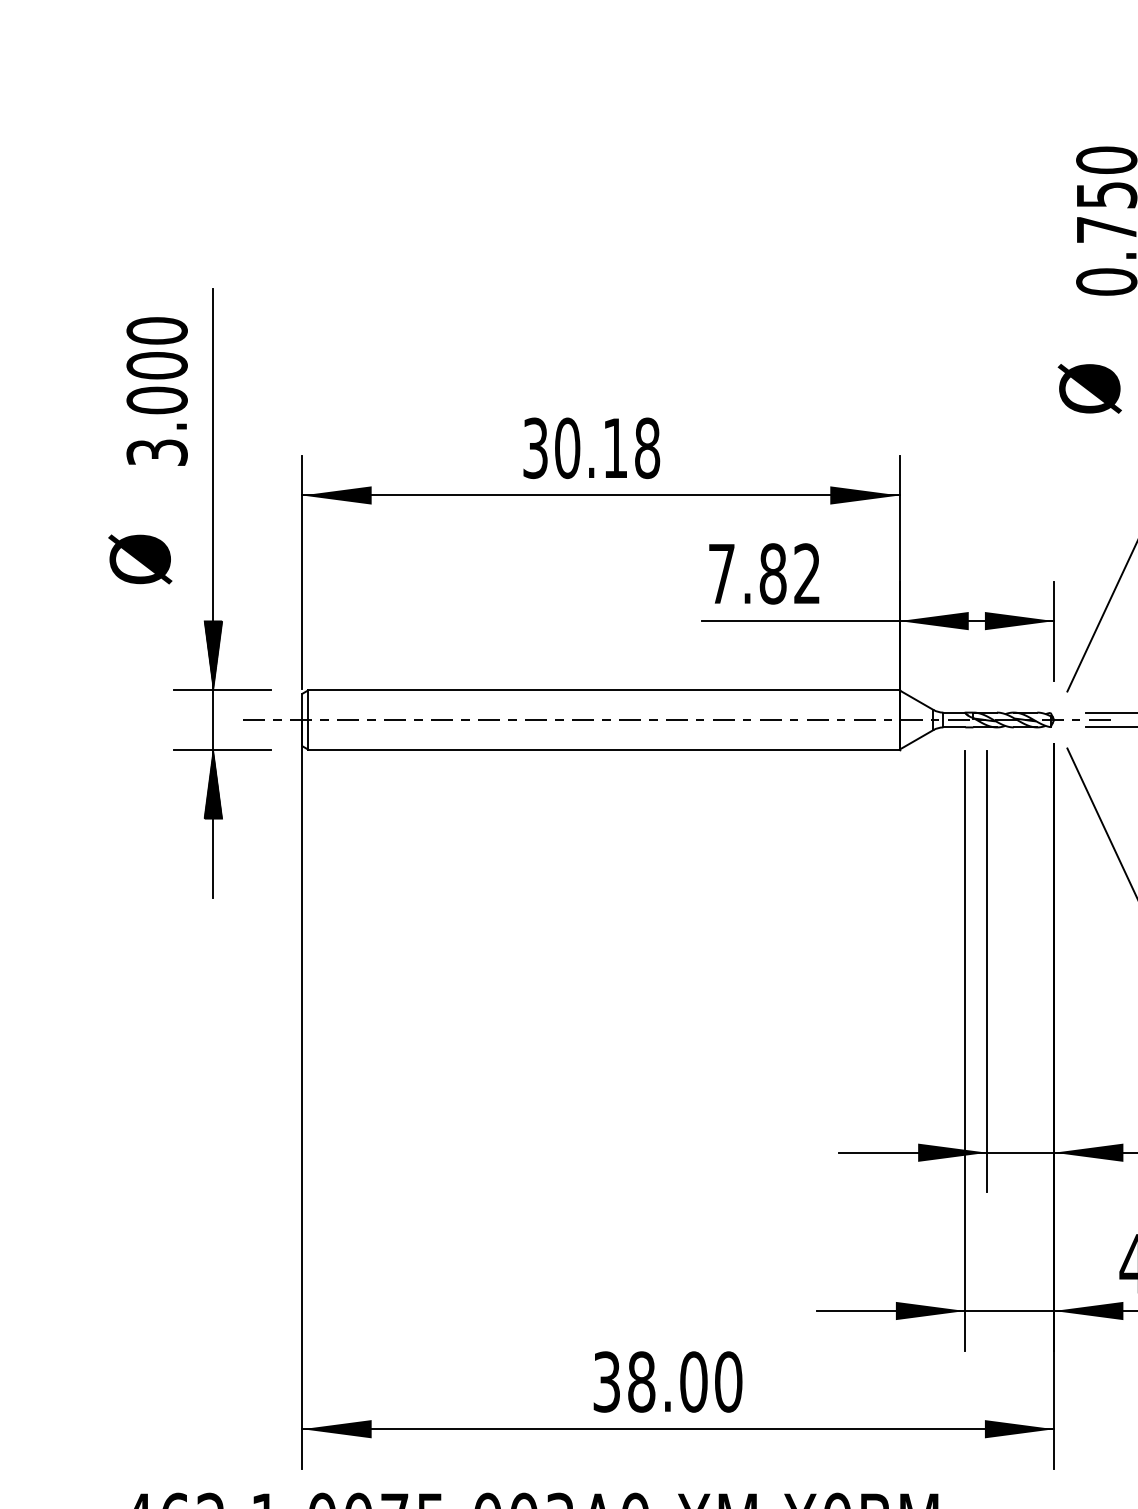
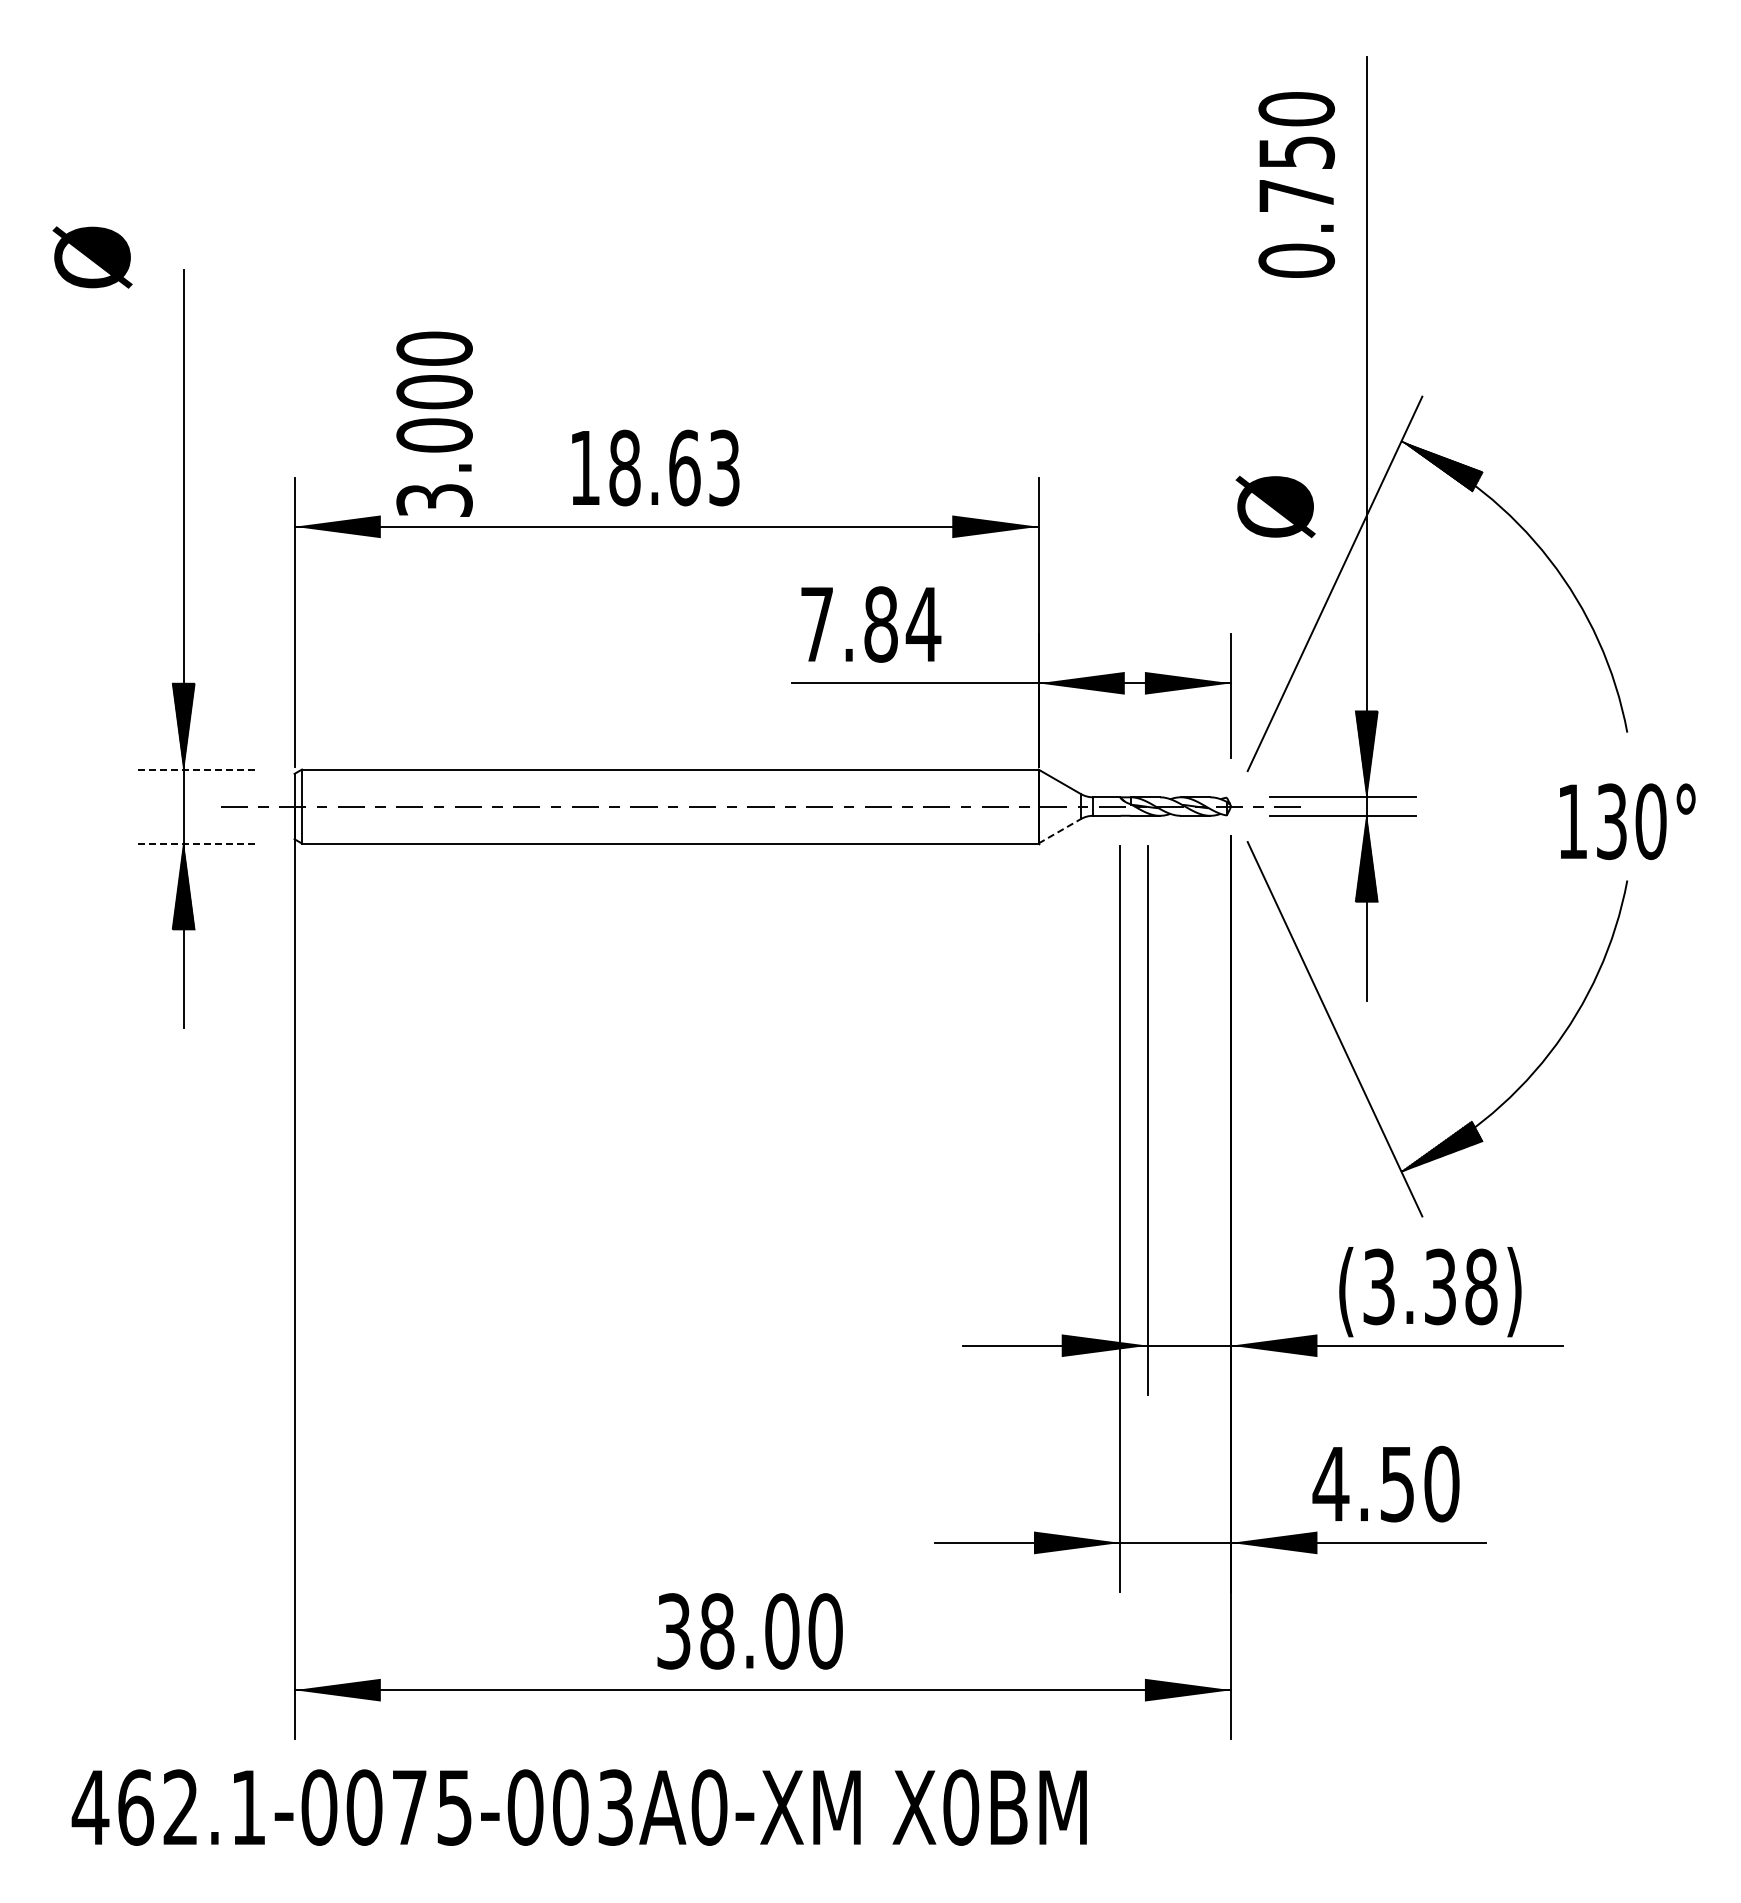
text: (1089, 388) -> (1275, 506), moved
text: (157, 390) -> (434, 423), moved
text: (592, 447) -> (655, 467), 30.18 -> 18.63
text: (140, 559) -> (92, 257), moved
text: (807, 573) -> (923, 623), 7.82 -> 7.84
line: (222, 690) -> (194, 769), solid -> dashed
line: (917, 740) -> (1060, 831), solid -> dashed
line: (222, 749) -> (194, 843), solid -> dashed

